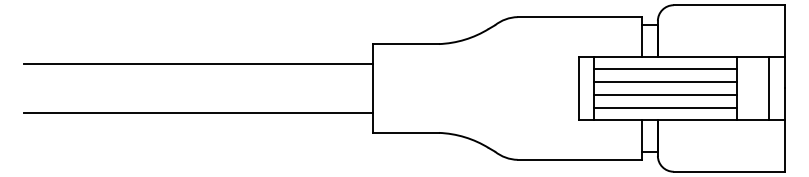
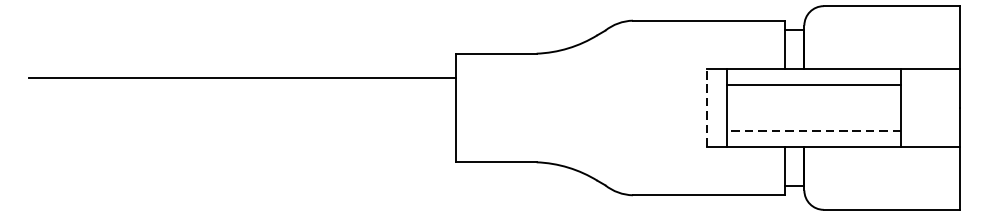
line: (665, 82) -> (813, 100), removed
line: (578, 88) -> (707, 108), solid -> dashed
line: (768, 88) -> (939, 108), removed
line: (665, 94) -> (813, 115), removed
line: (665, 107) -> (813, 131), solid -> dashed
line: (198, 113) -> (242, 138), removed

